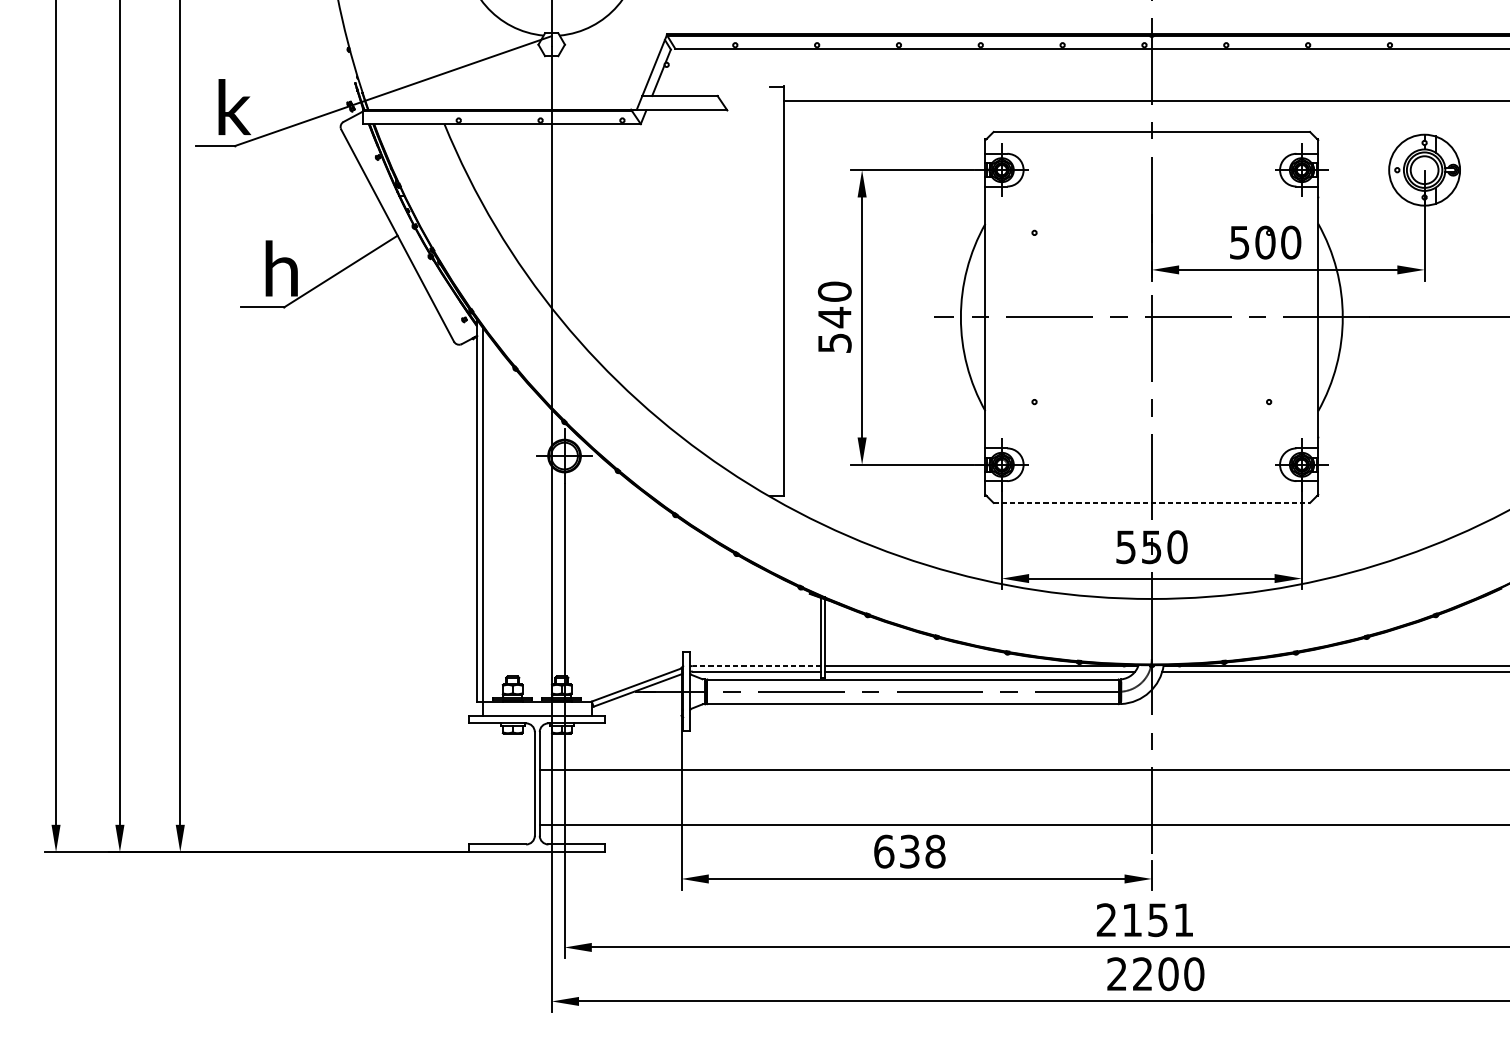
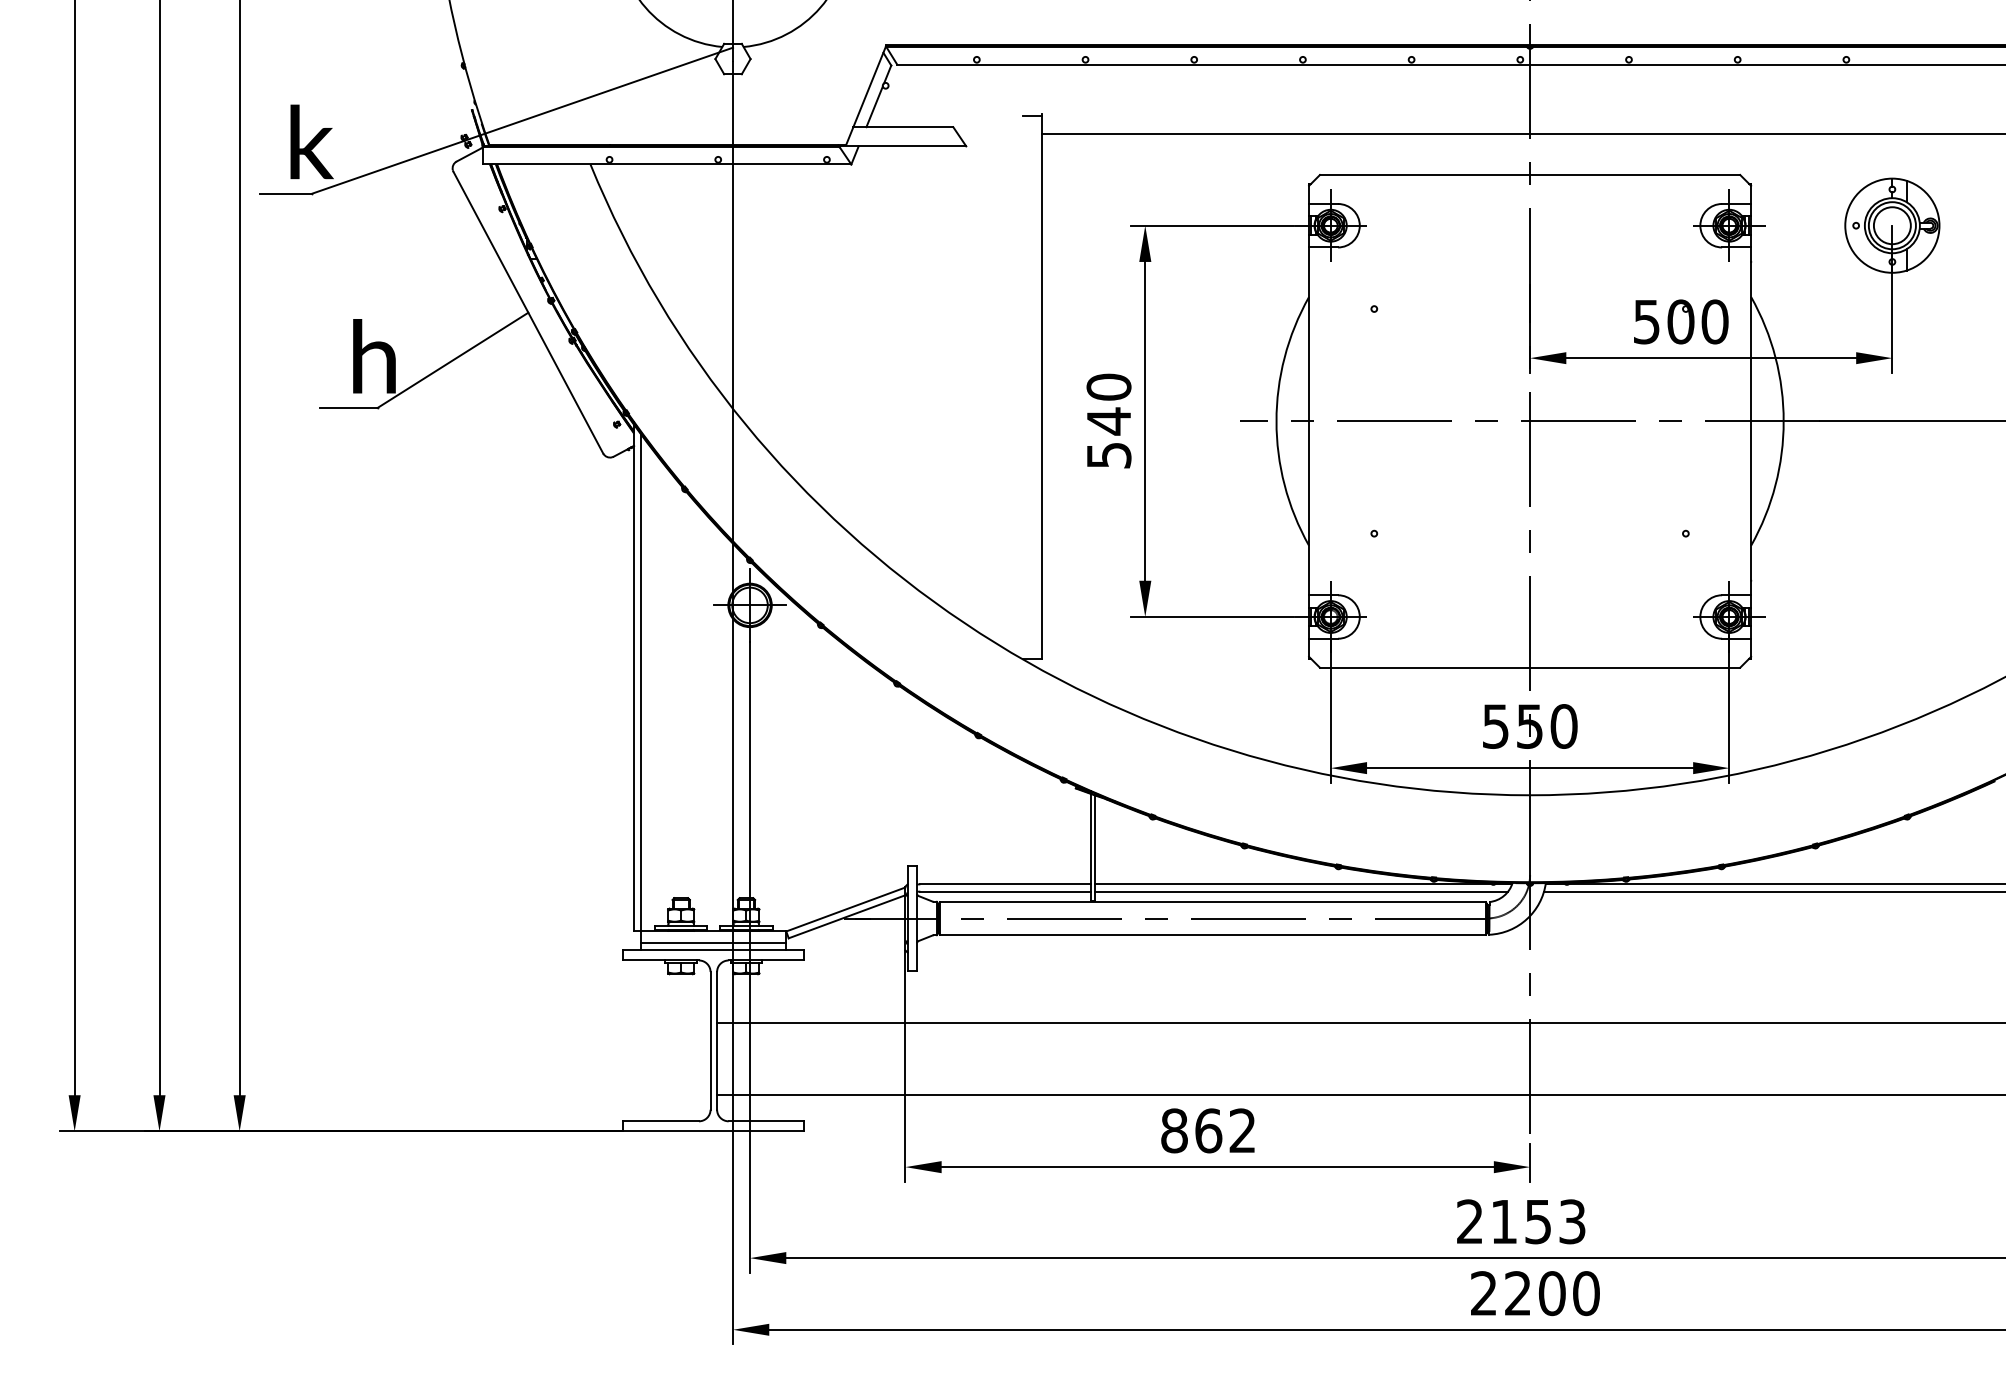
line: (1152, 502) -> (1530, 667), dashed -> solid
line: (756, 666) -> (1005, 884), dashed -> solid
line: (537, 710) -> (713, 943), added
text: (909, 851) -> (1208, 1130), 638 -> 862
text: (1183, 919) -> (1572, 1221), 2151 -> 2153

